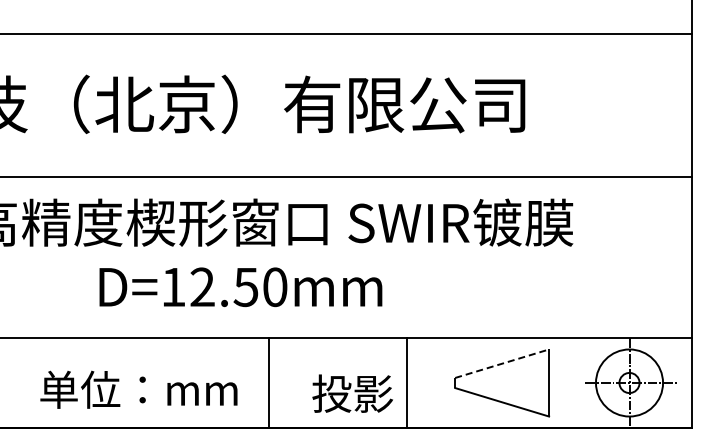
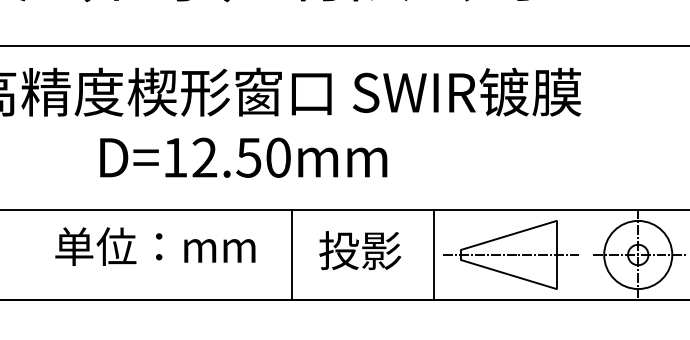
line: (502, 363) -> (509, 235), dashed -> solid
line: (269, 382) -> (292, 254), moved
line: (407, 382) -> (434, 254), moved
line: (504, 383) -> (511, 255), added
text: (138, 389) -> (154, 246), moved
text: (352, 393) -> (360, 250), moved

